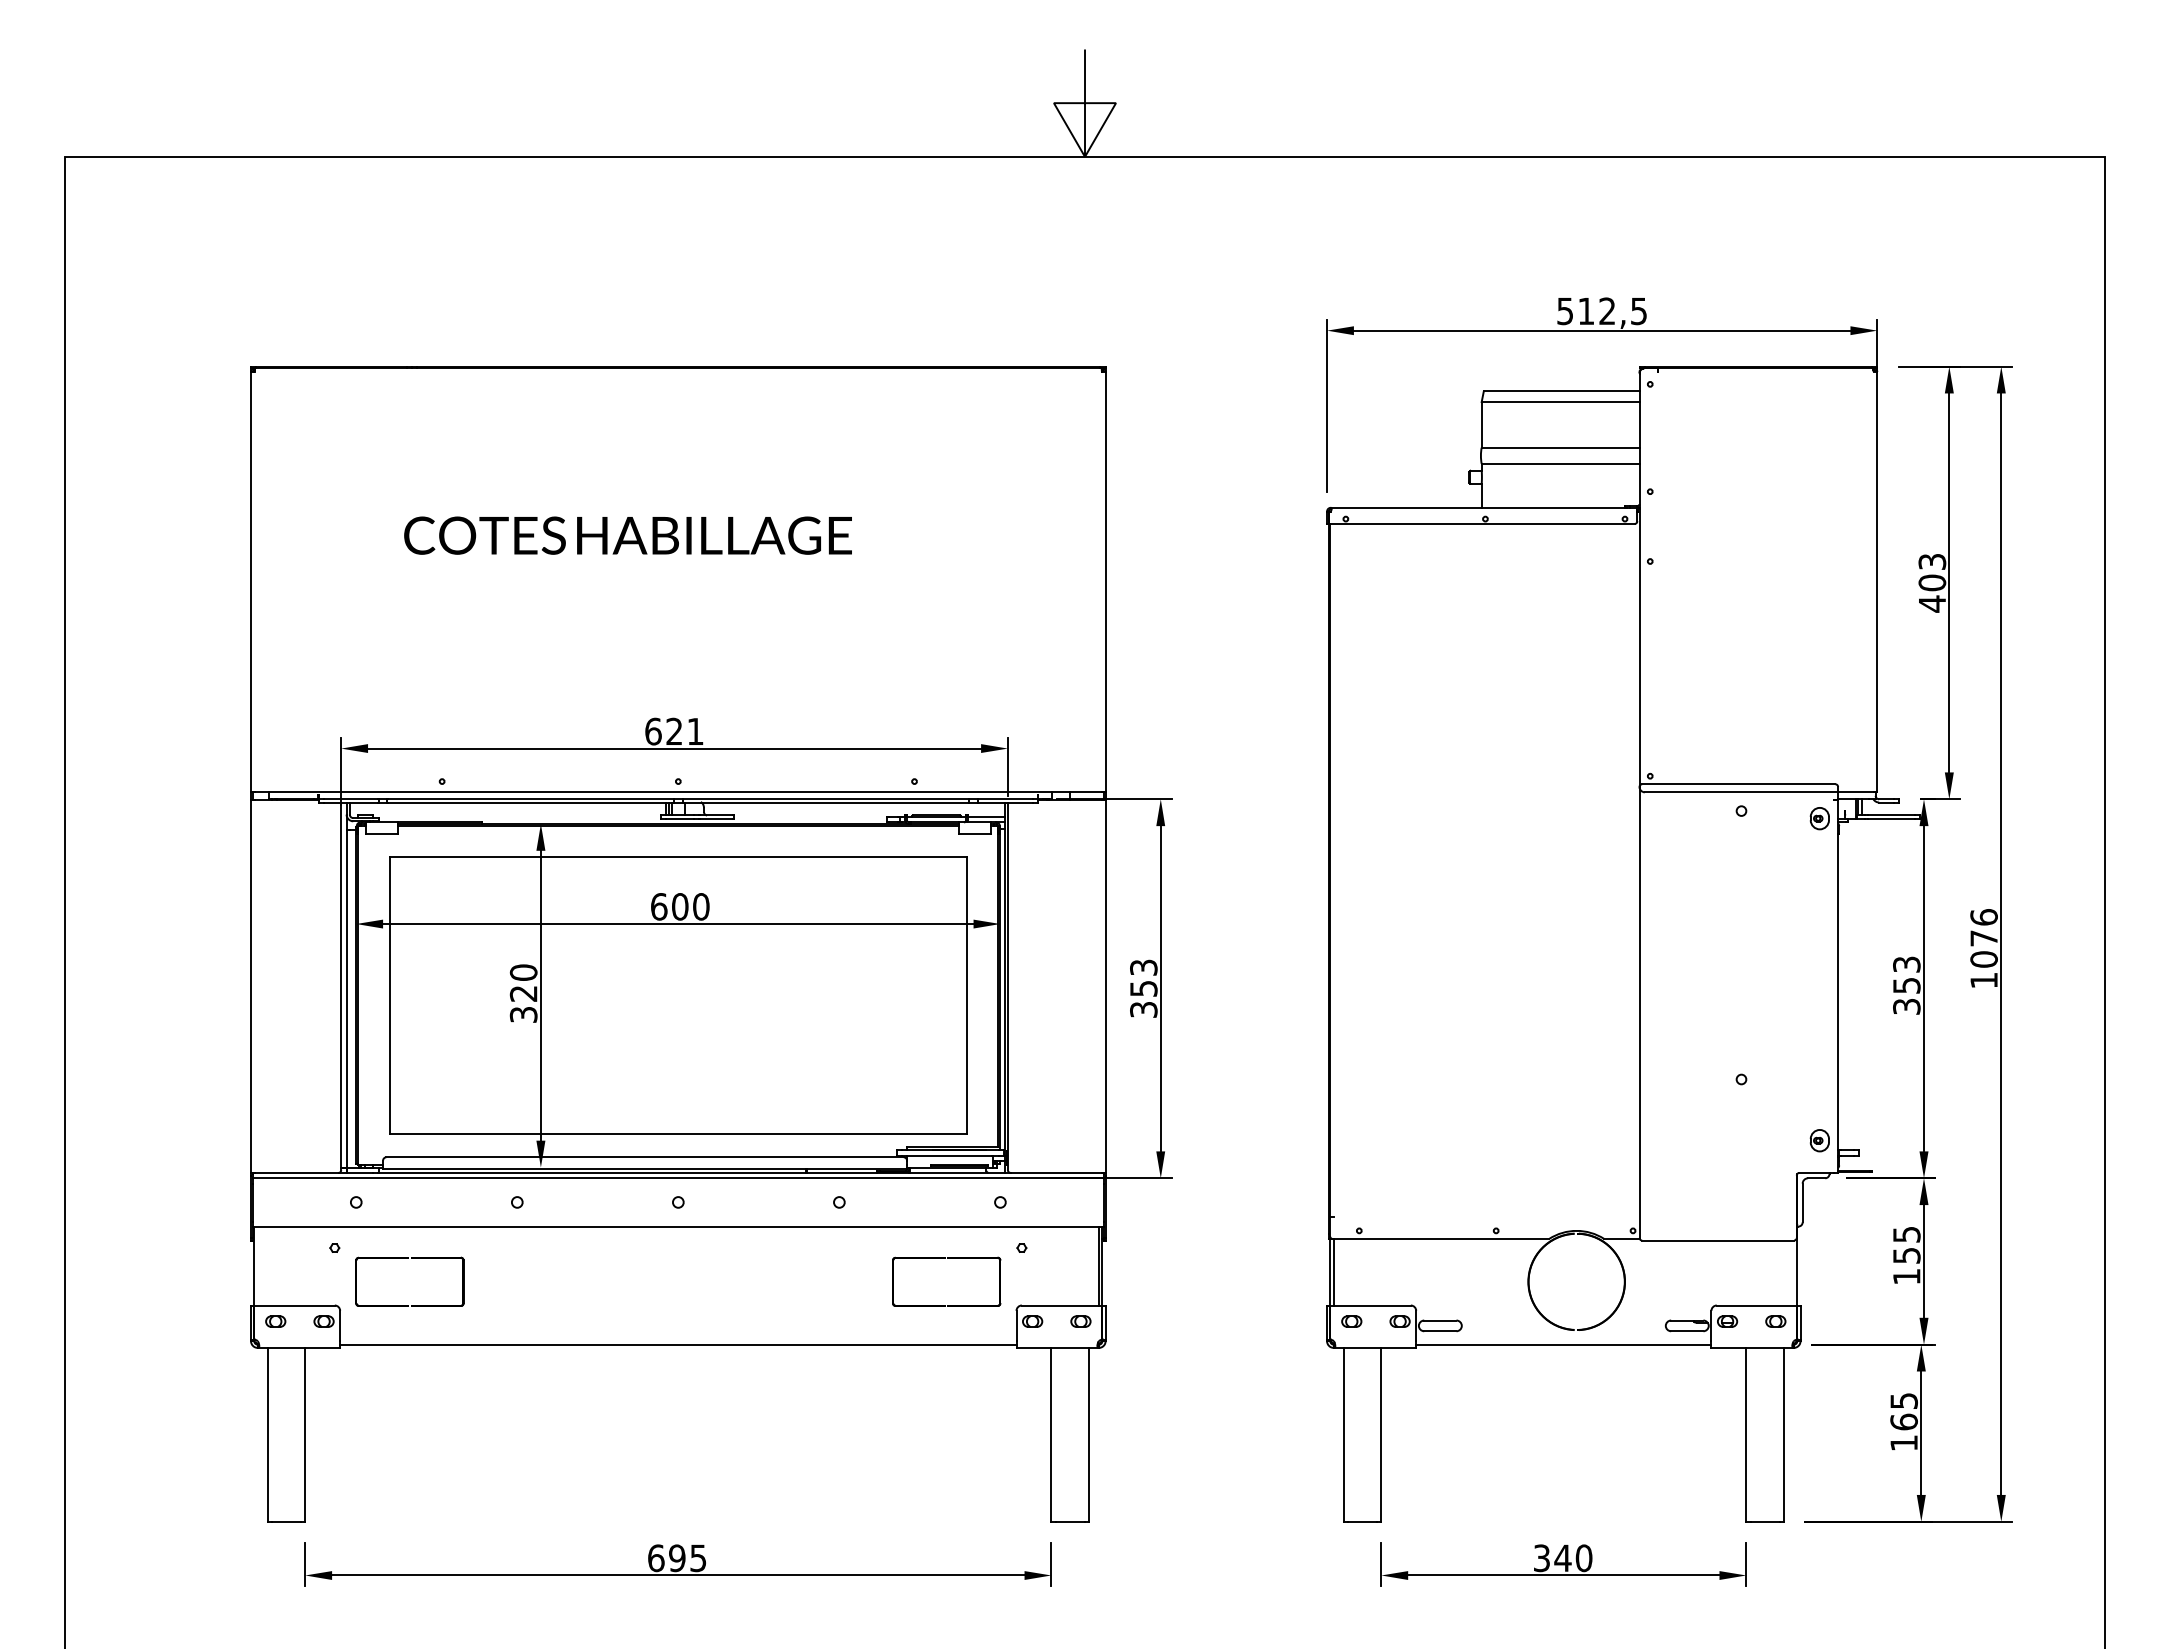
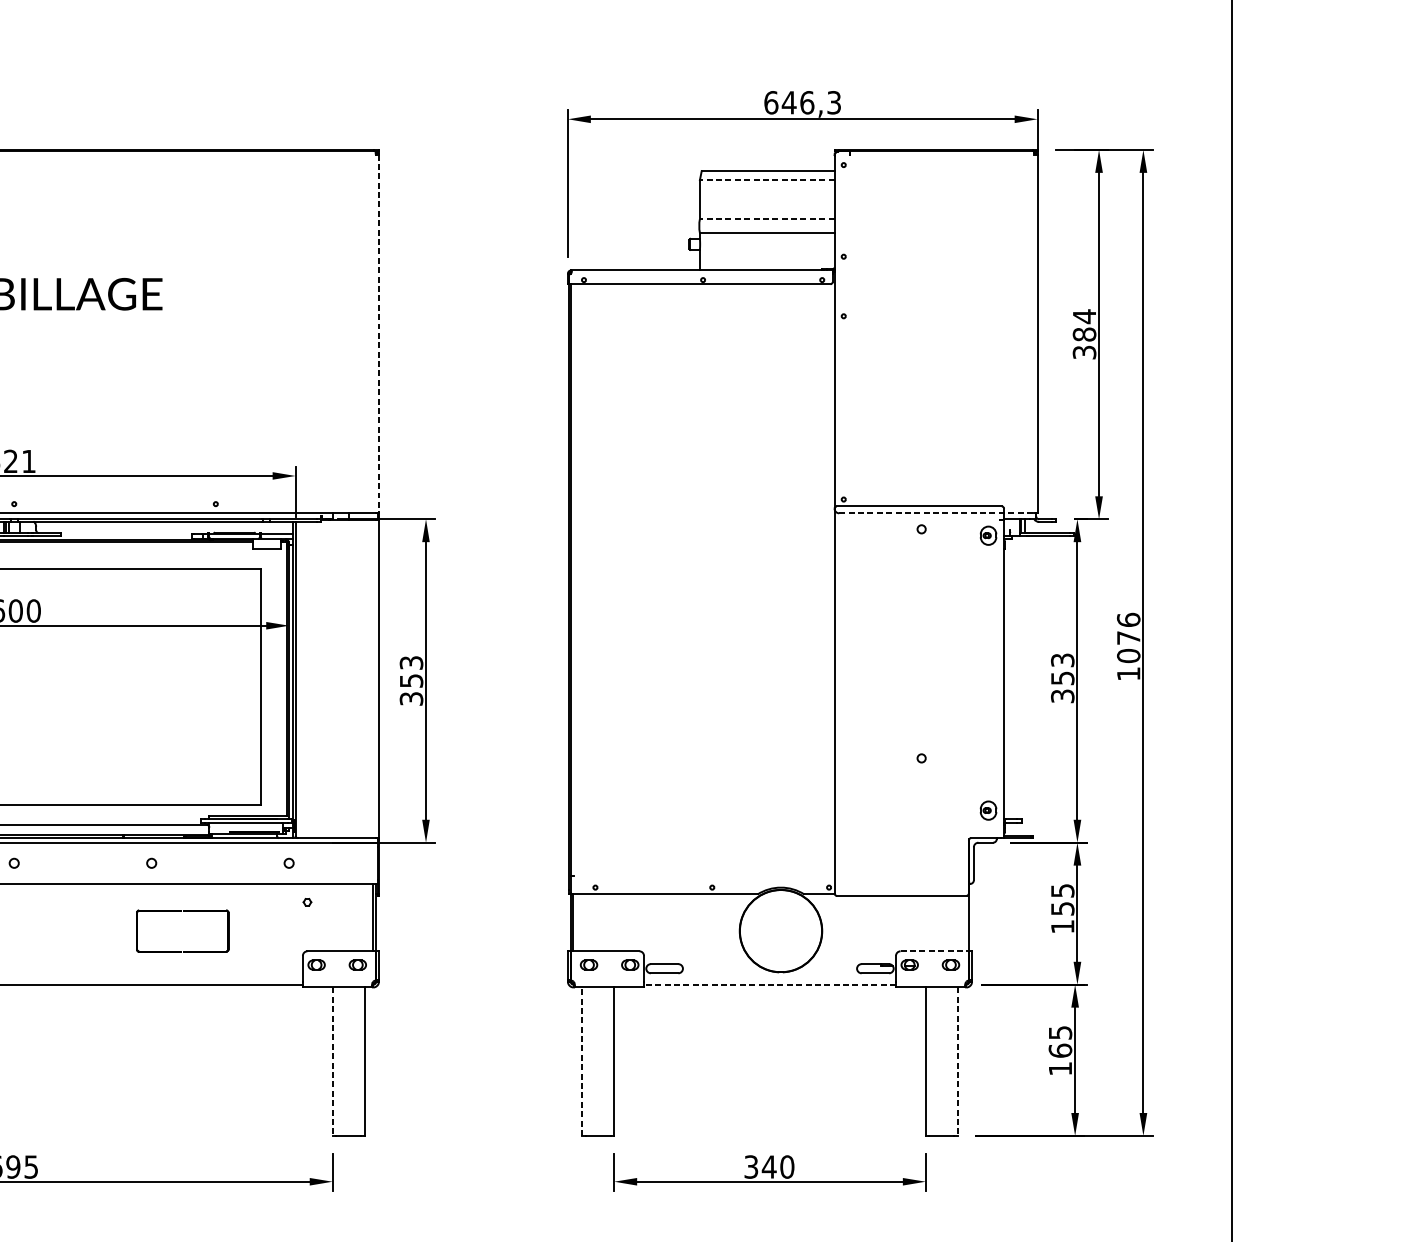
text: (1601, 311) -> (802, 102), 512,5 -> 646,3
line: (1560, 402) -> (767, 180), solid -> dashed
line: (1560, 447) -> (767, 219), solid -> dashed
line: (1105, 582) -> (378, 334), solid -> dashed
text: (1932, 582) -> (1084, 334), 403 -> 384
line: (1759, 792) -> (937, 513), solid -> dashed
part: (945, 1258) -> (181, 911), moved
line: (1757, 1305) -> (935, 951), solid -> dashed
line: (1563, 1344) -> (769, 984), solid -> dashed
line: (1051, 1434) -> (332, 1061), solid -> dashed
line: (1343, 1434) -> (581, 1061), solid -> dashed
line: (1783, 1434) -> (957, 1061), solid -> dashed

